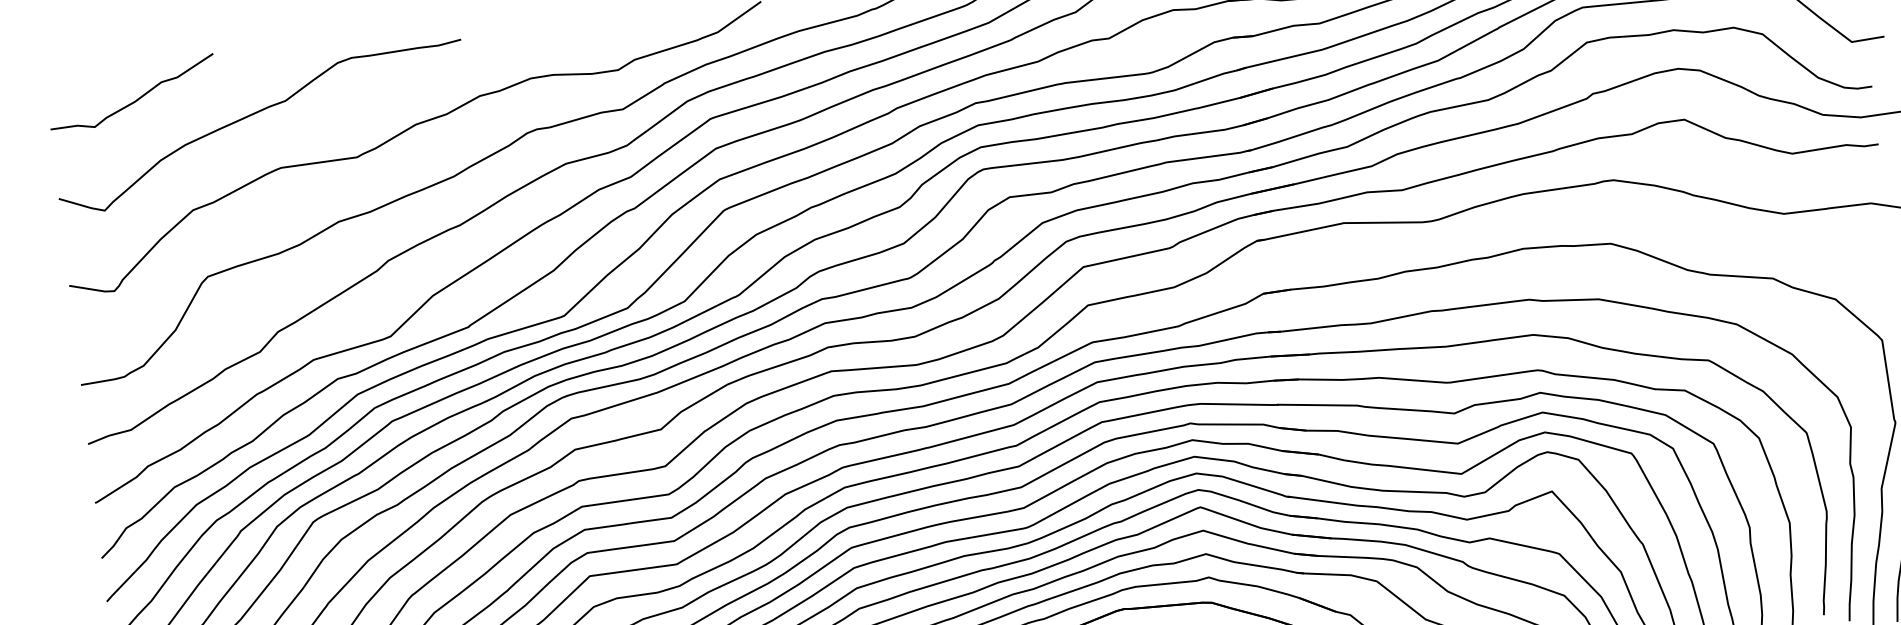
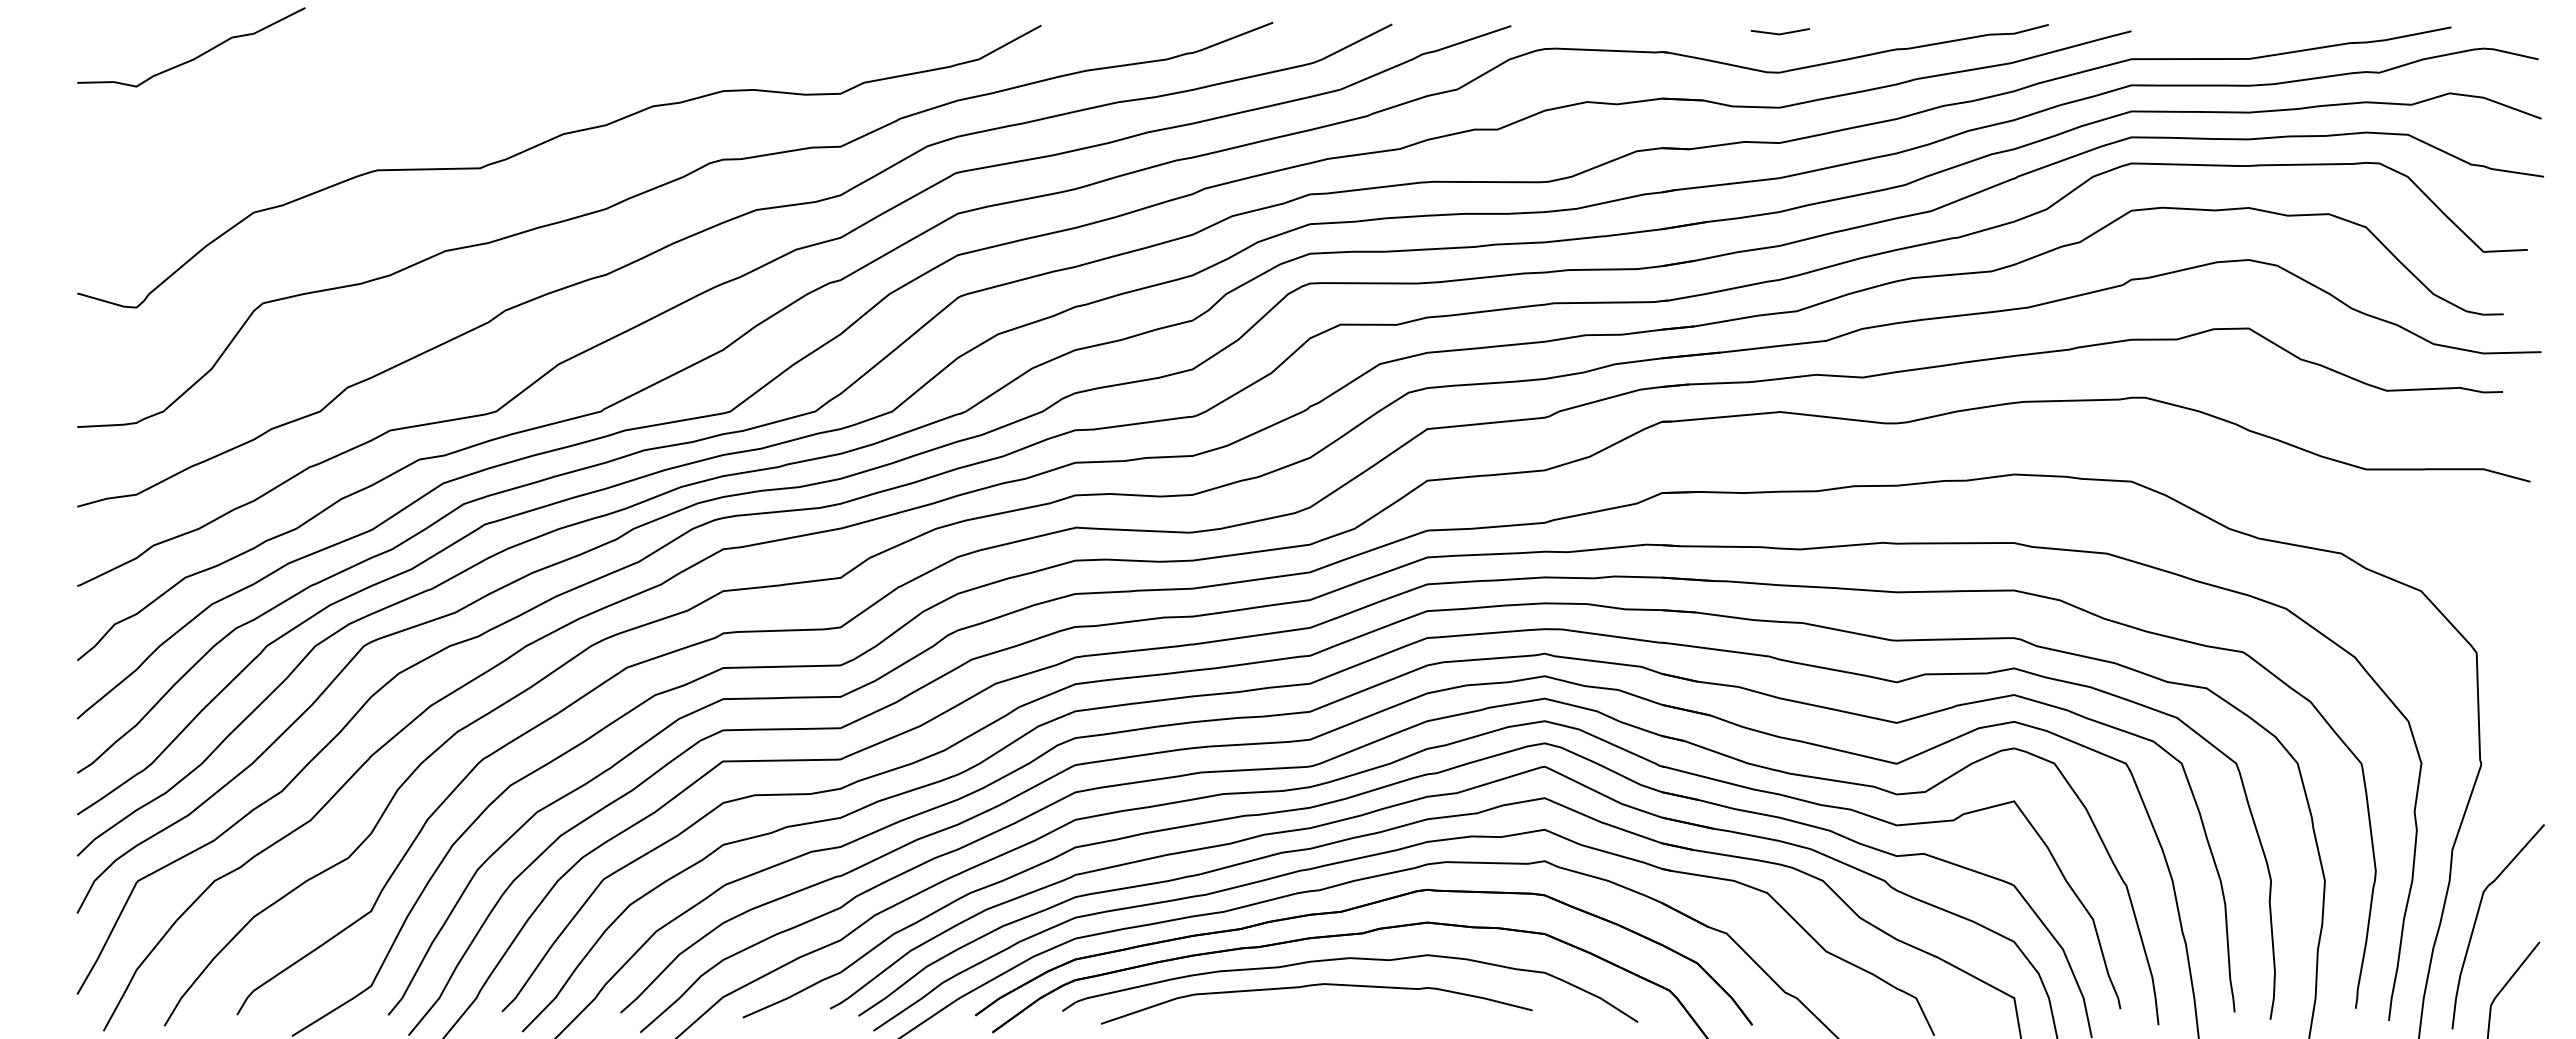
curve: (253, 114) -> (349, 95), removed

